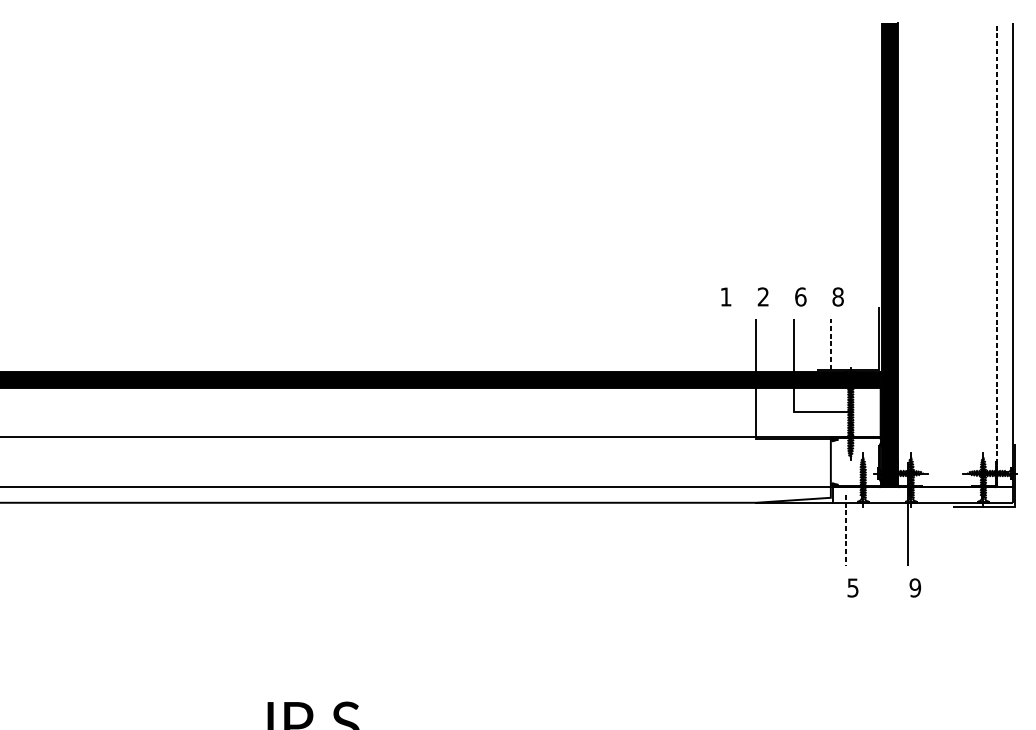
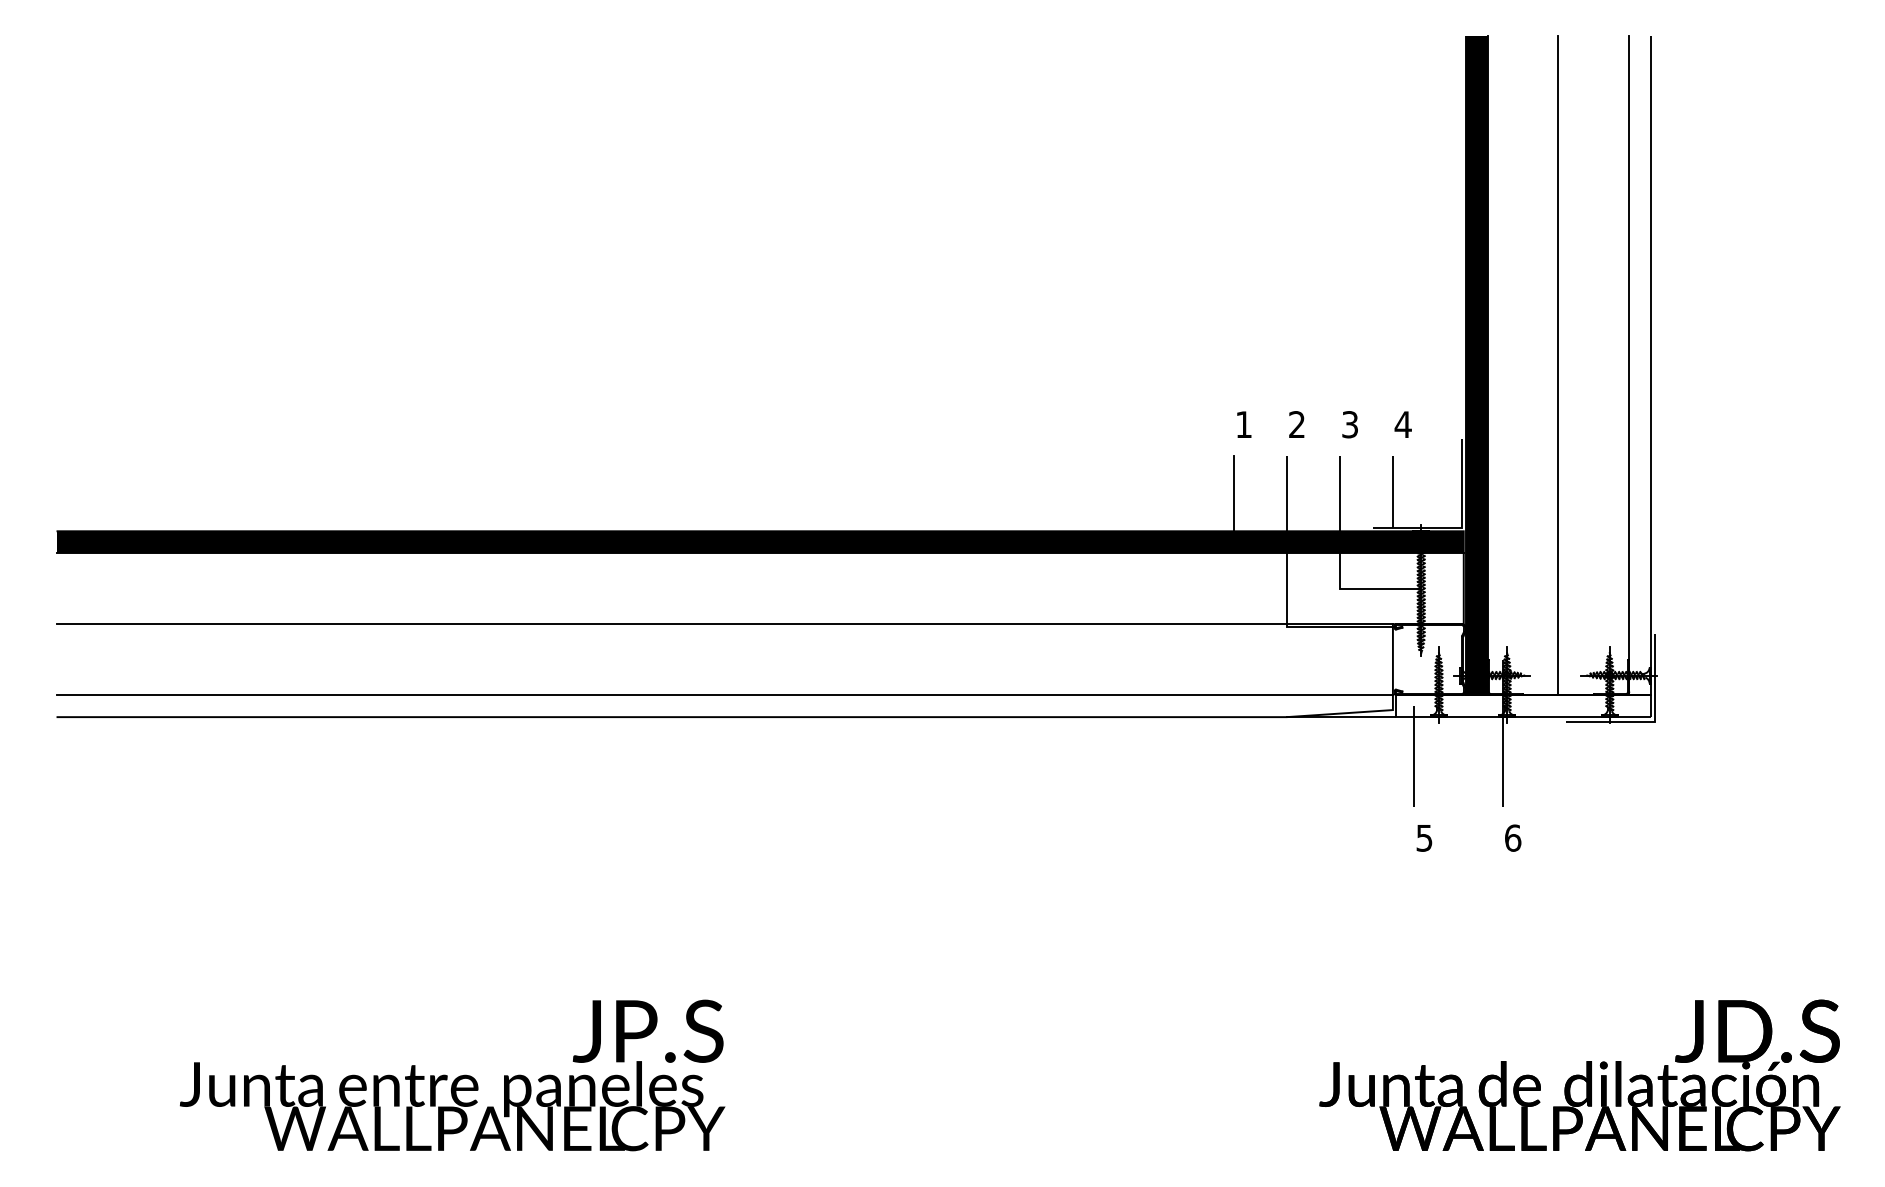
line: (947, 255) -> (1558, 365), added
line: (997, 255) -> (1629, 365), dashed -> solid
text: (800, 296) -> (1350, 424), 6 -> 3
text: (837, 296) -> (1402, 424), 8 -> 4
line: (830, 344) -> (1392, 491), dashed -> solid
line: (718, 348) -> (1233, 498), added
line: (846, 530) -> (1414, 756), dashed -> solid
text: (914, 587) -> (1512, 837), 9 -> 6

